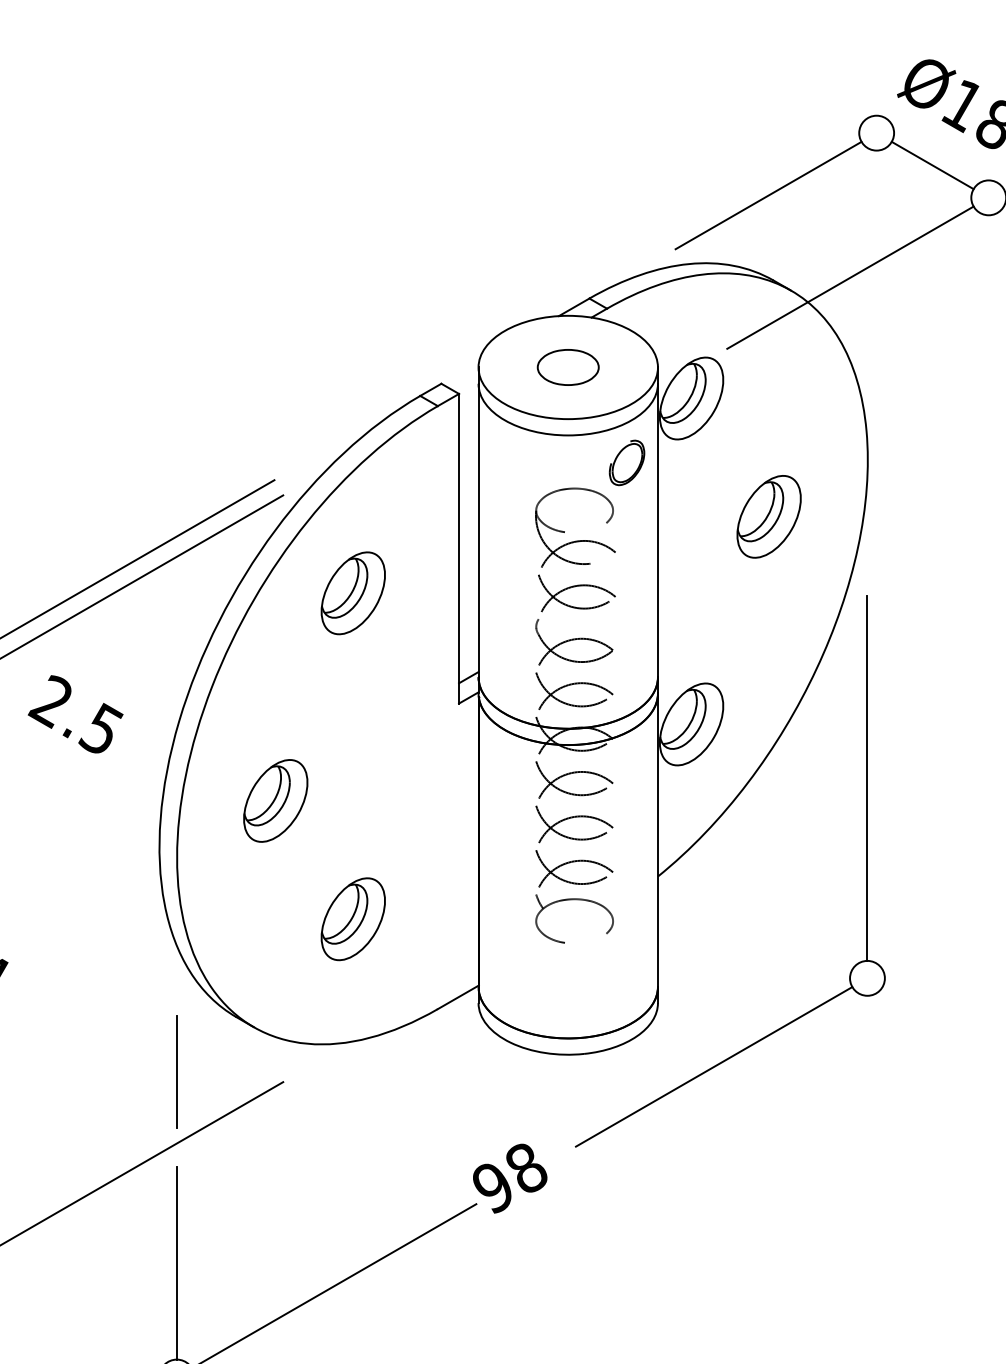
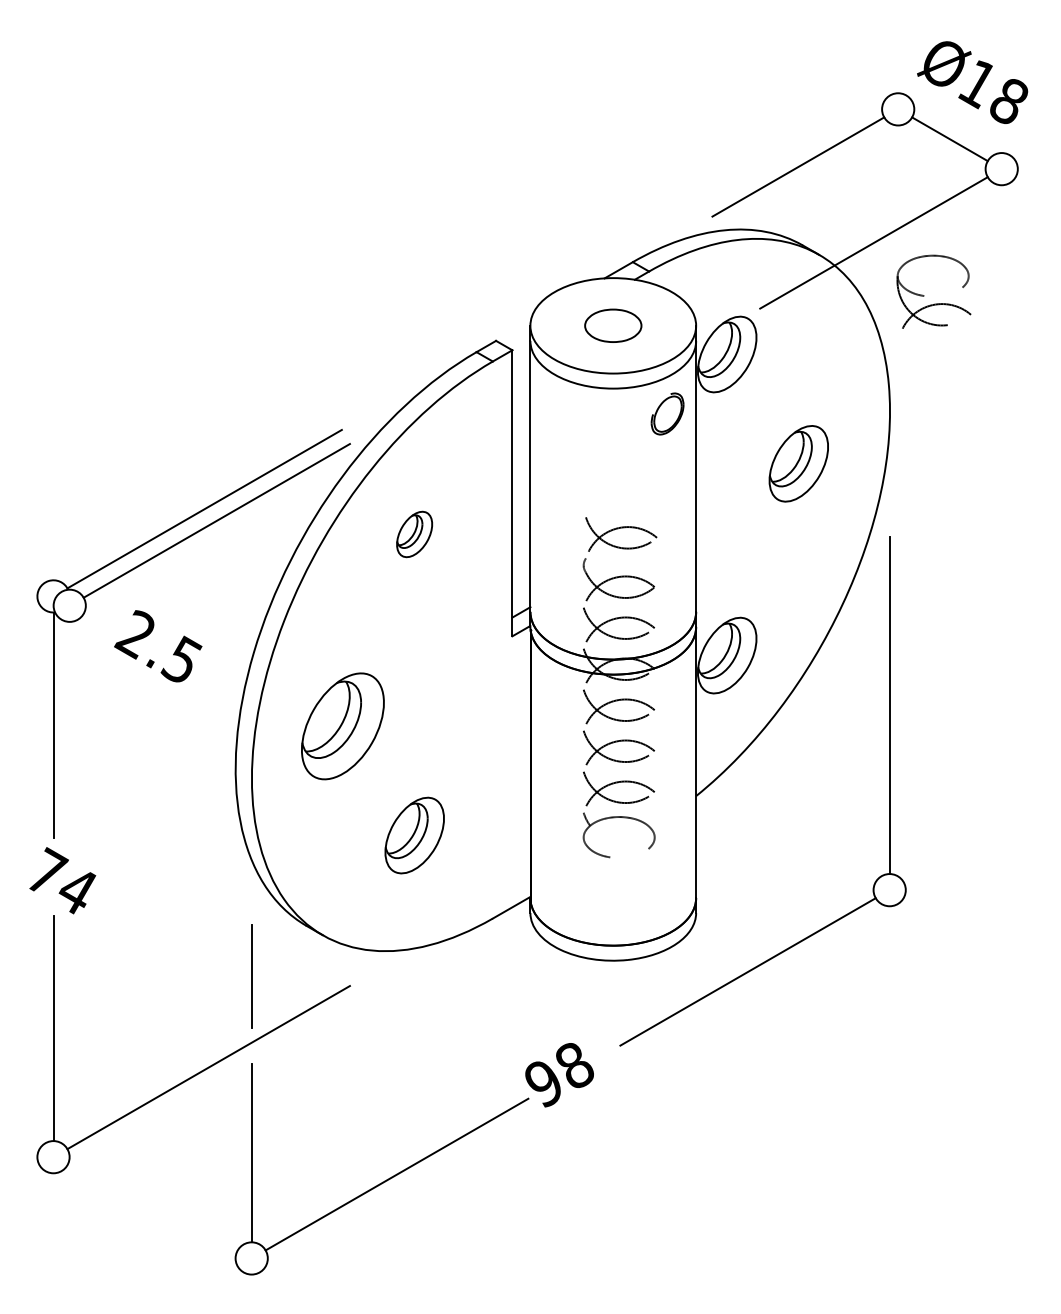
part: (565, 531) -> (924, 295), moved
part: (353, 593) -> (414, 534), size x0.6
part: (276, 800) -> (343, 725), size x1.4

